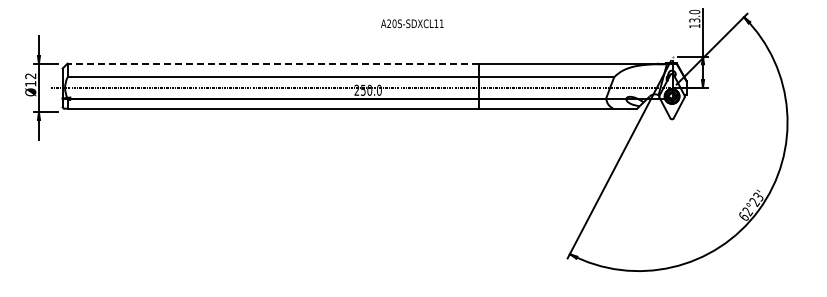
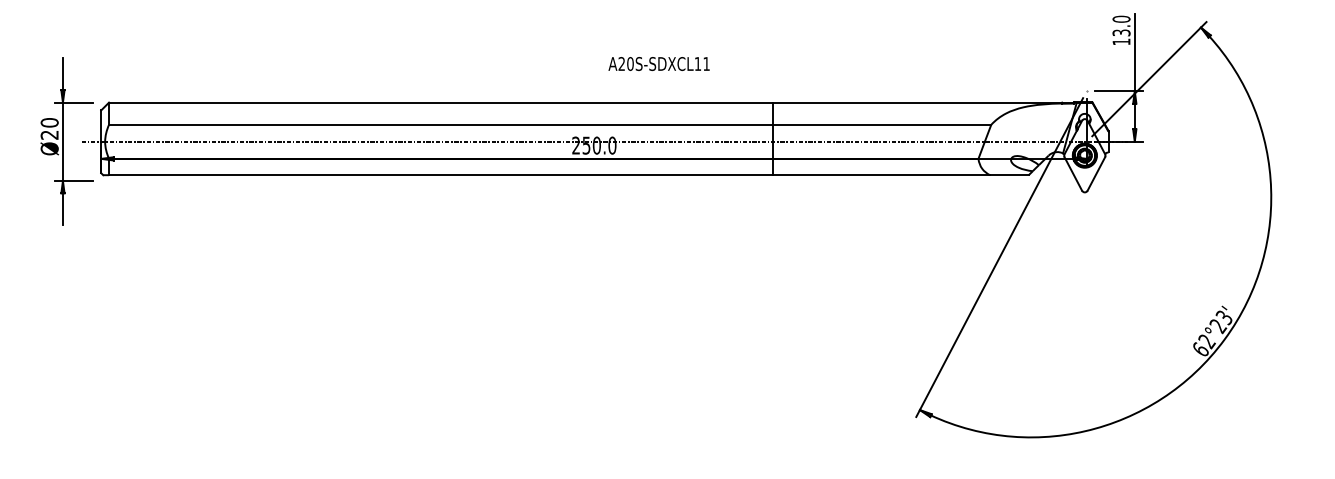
text: (412, 23) -> (659, 63), moved
line: (273, 63) -> (441, 102), dashed -> solid
text: (30, 79) -> (49, 128), Ø12 -> Ø20

